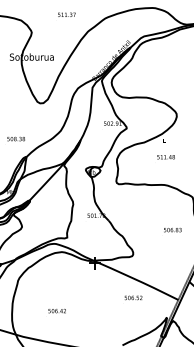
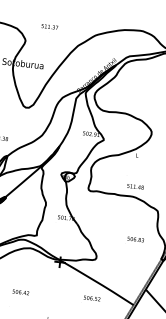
text: (66, 14) -> (49, 26), moved
text: (165, 157) -> (134, 187), moved
text: (56, 311) -> (20, 292), moved

